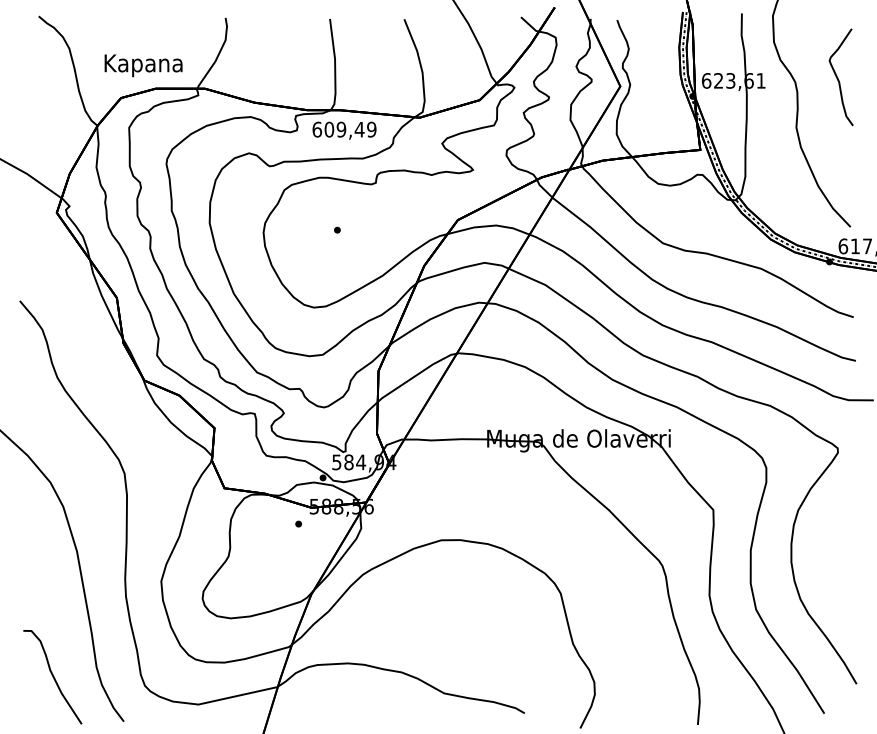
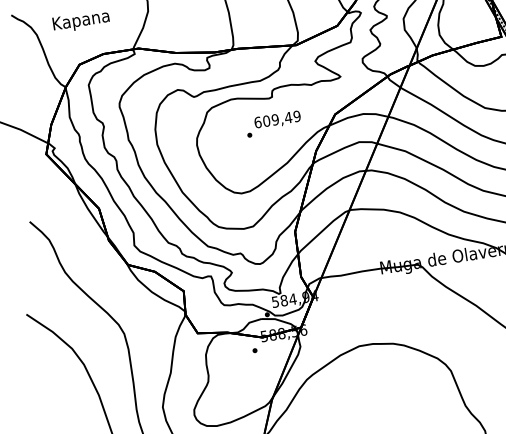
text: (143, 65) -> (81, 21), moved
text: (344, 130) -> (277, 120), moved

